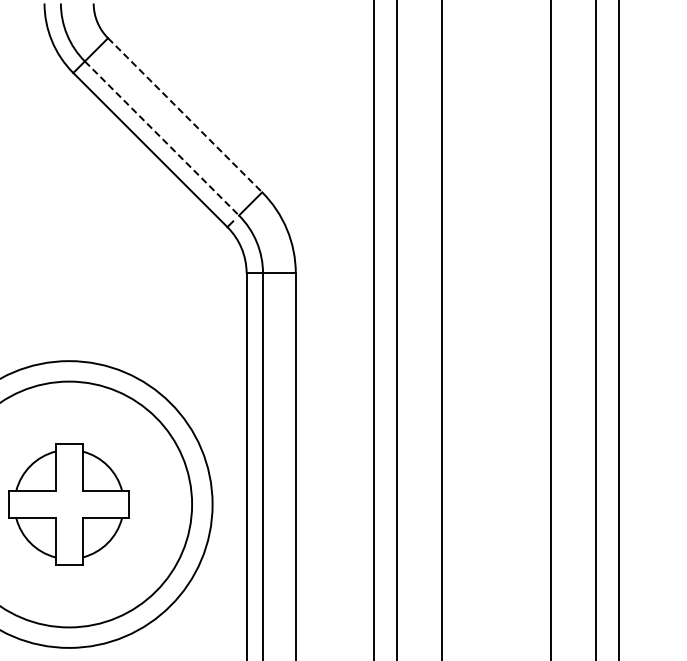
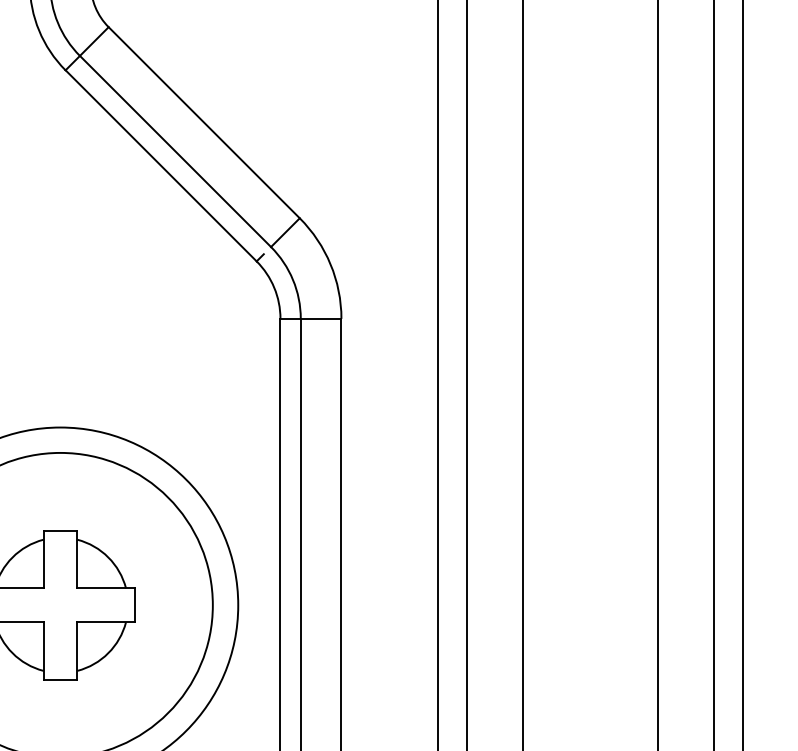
line: (185, 115) -> (204, 123), dashed -> solid
line: (161, 138) -> (174, 151), dashed -> solid

